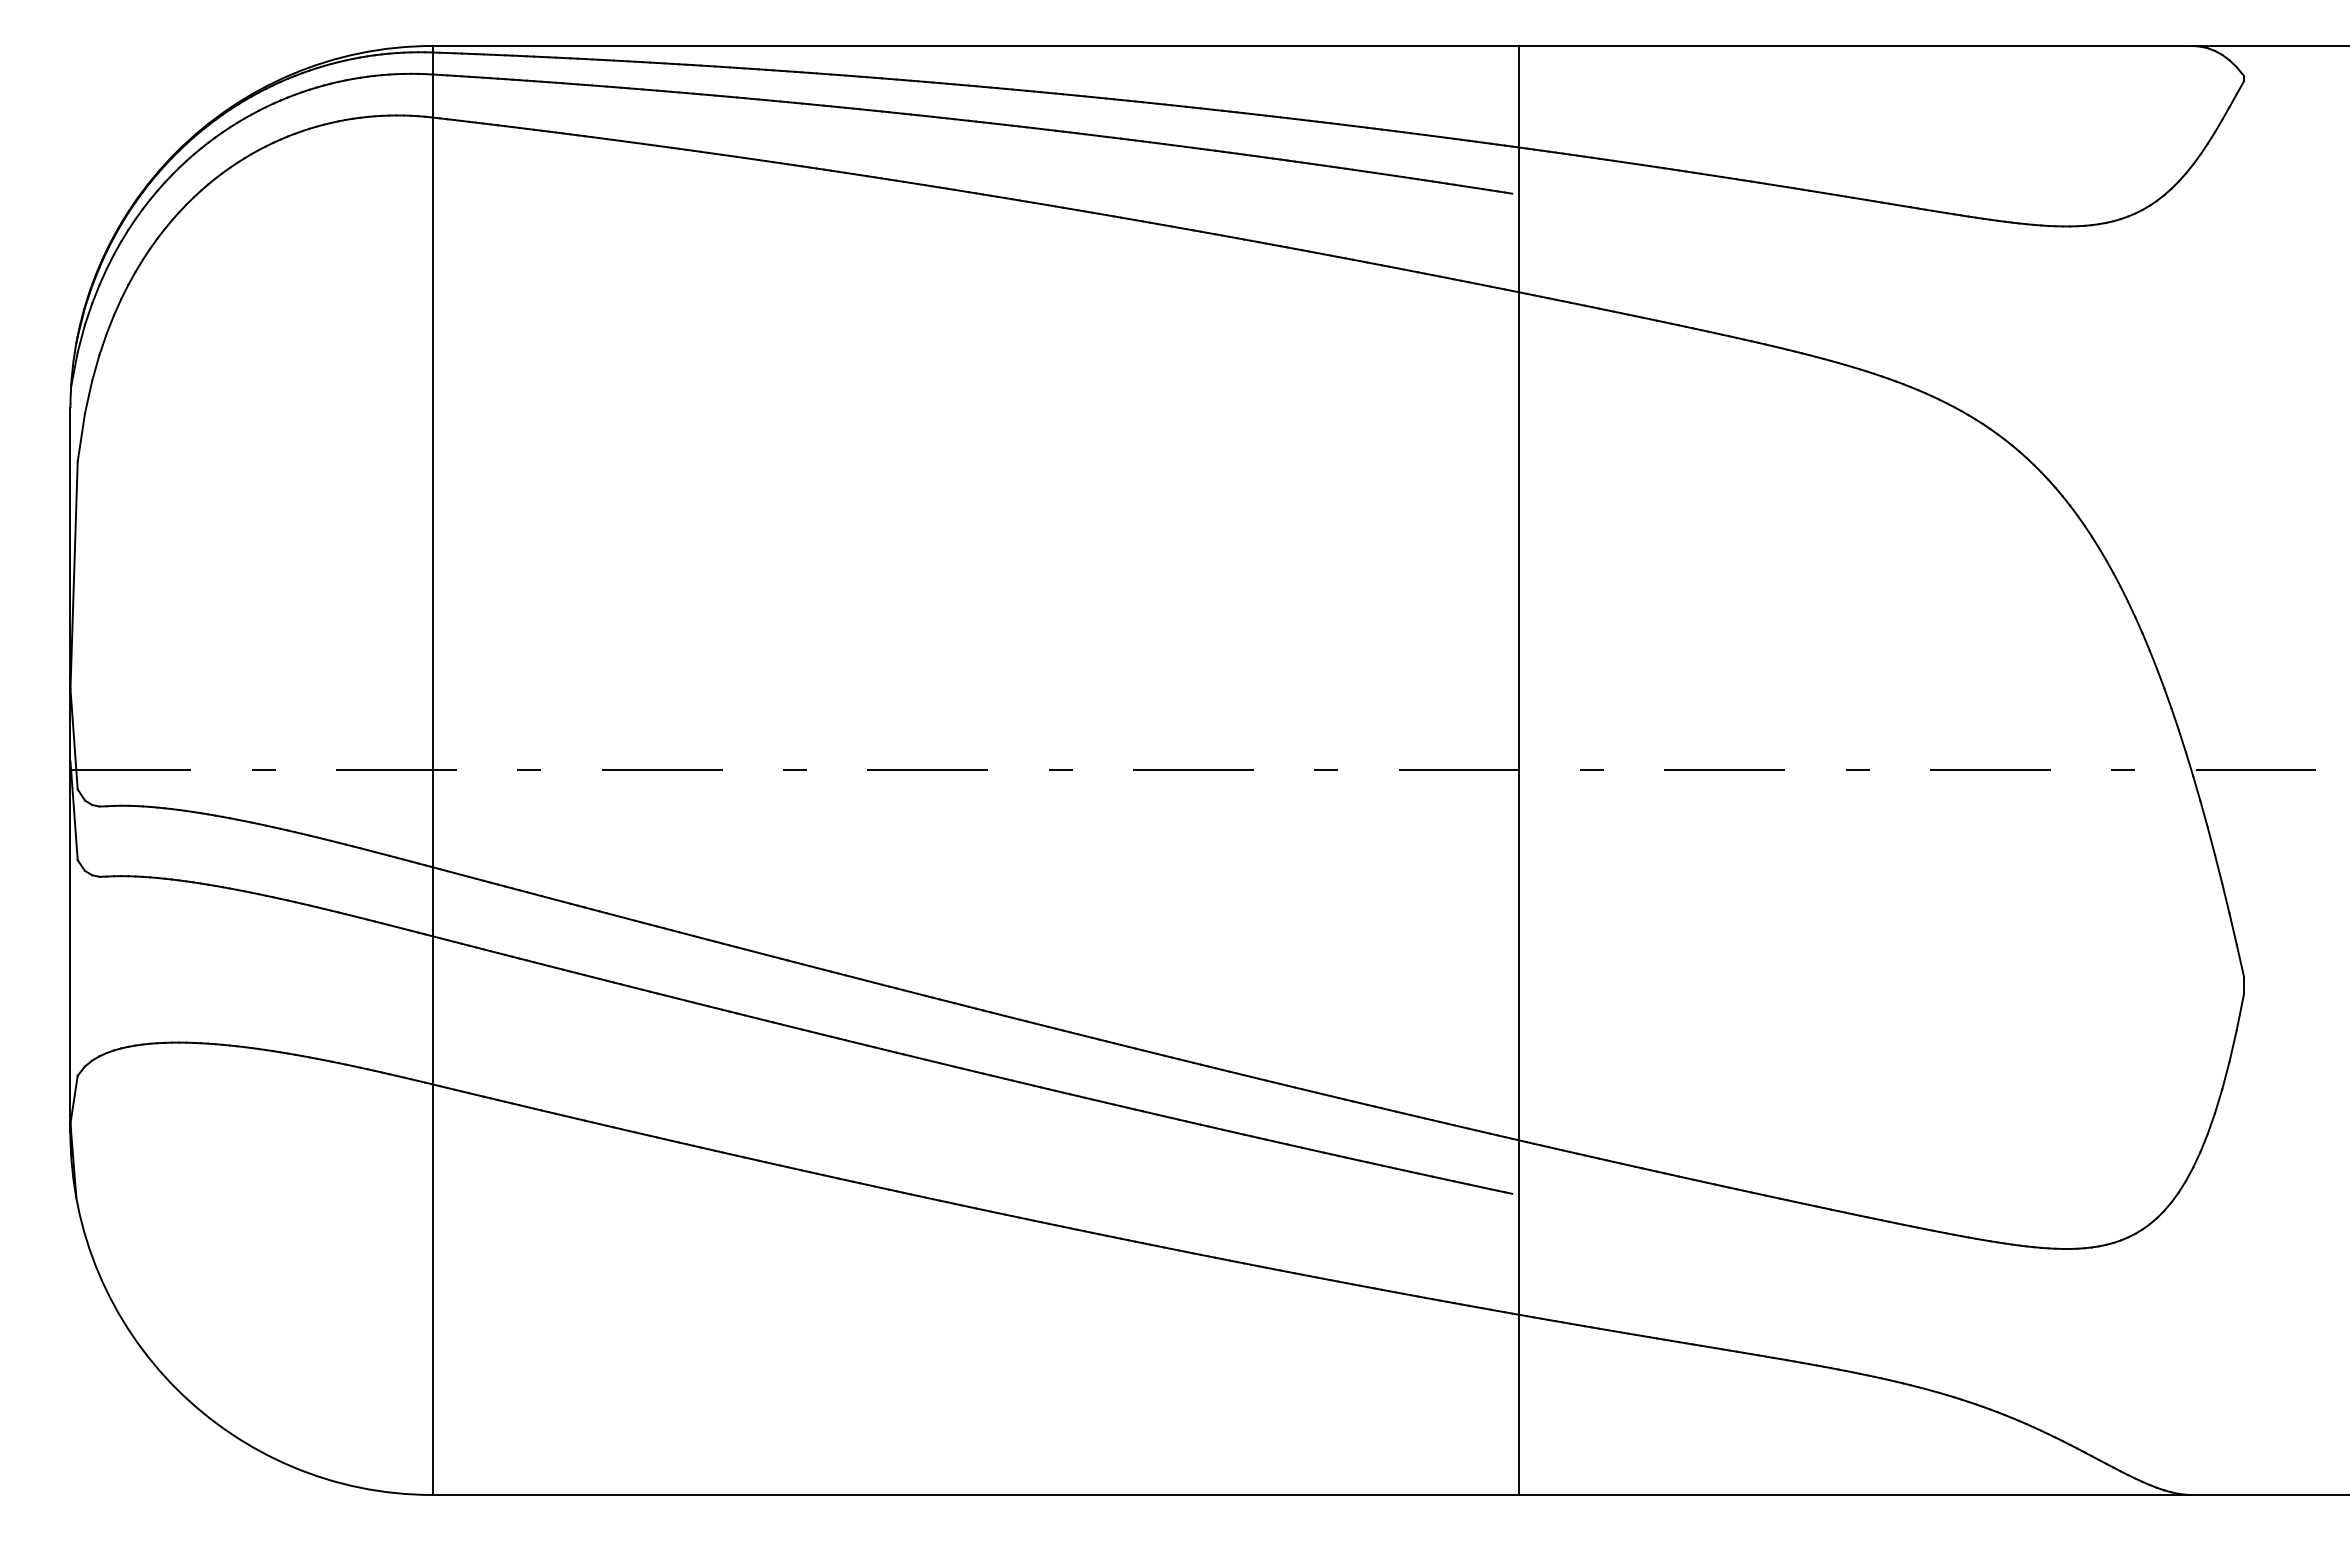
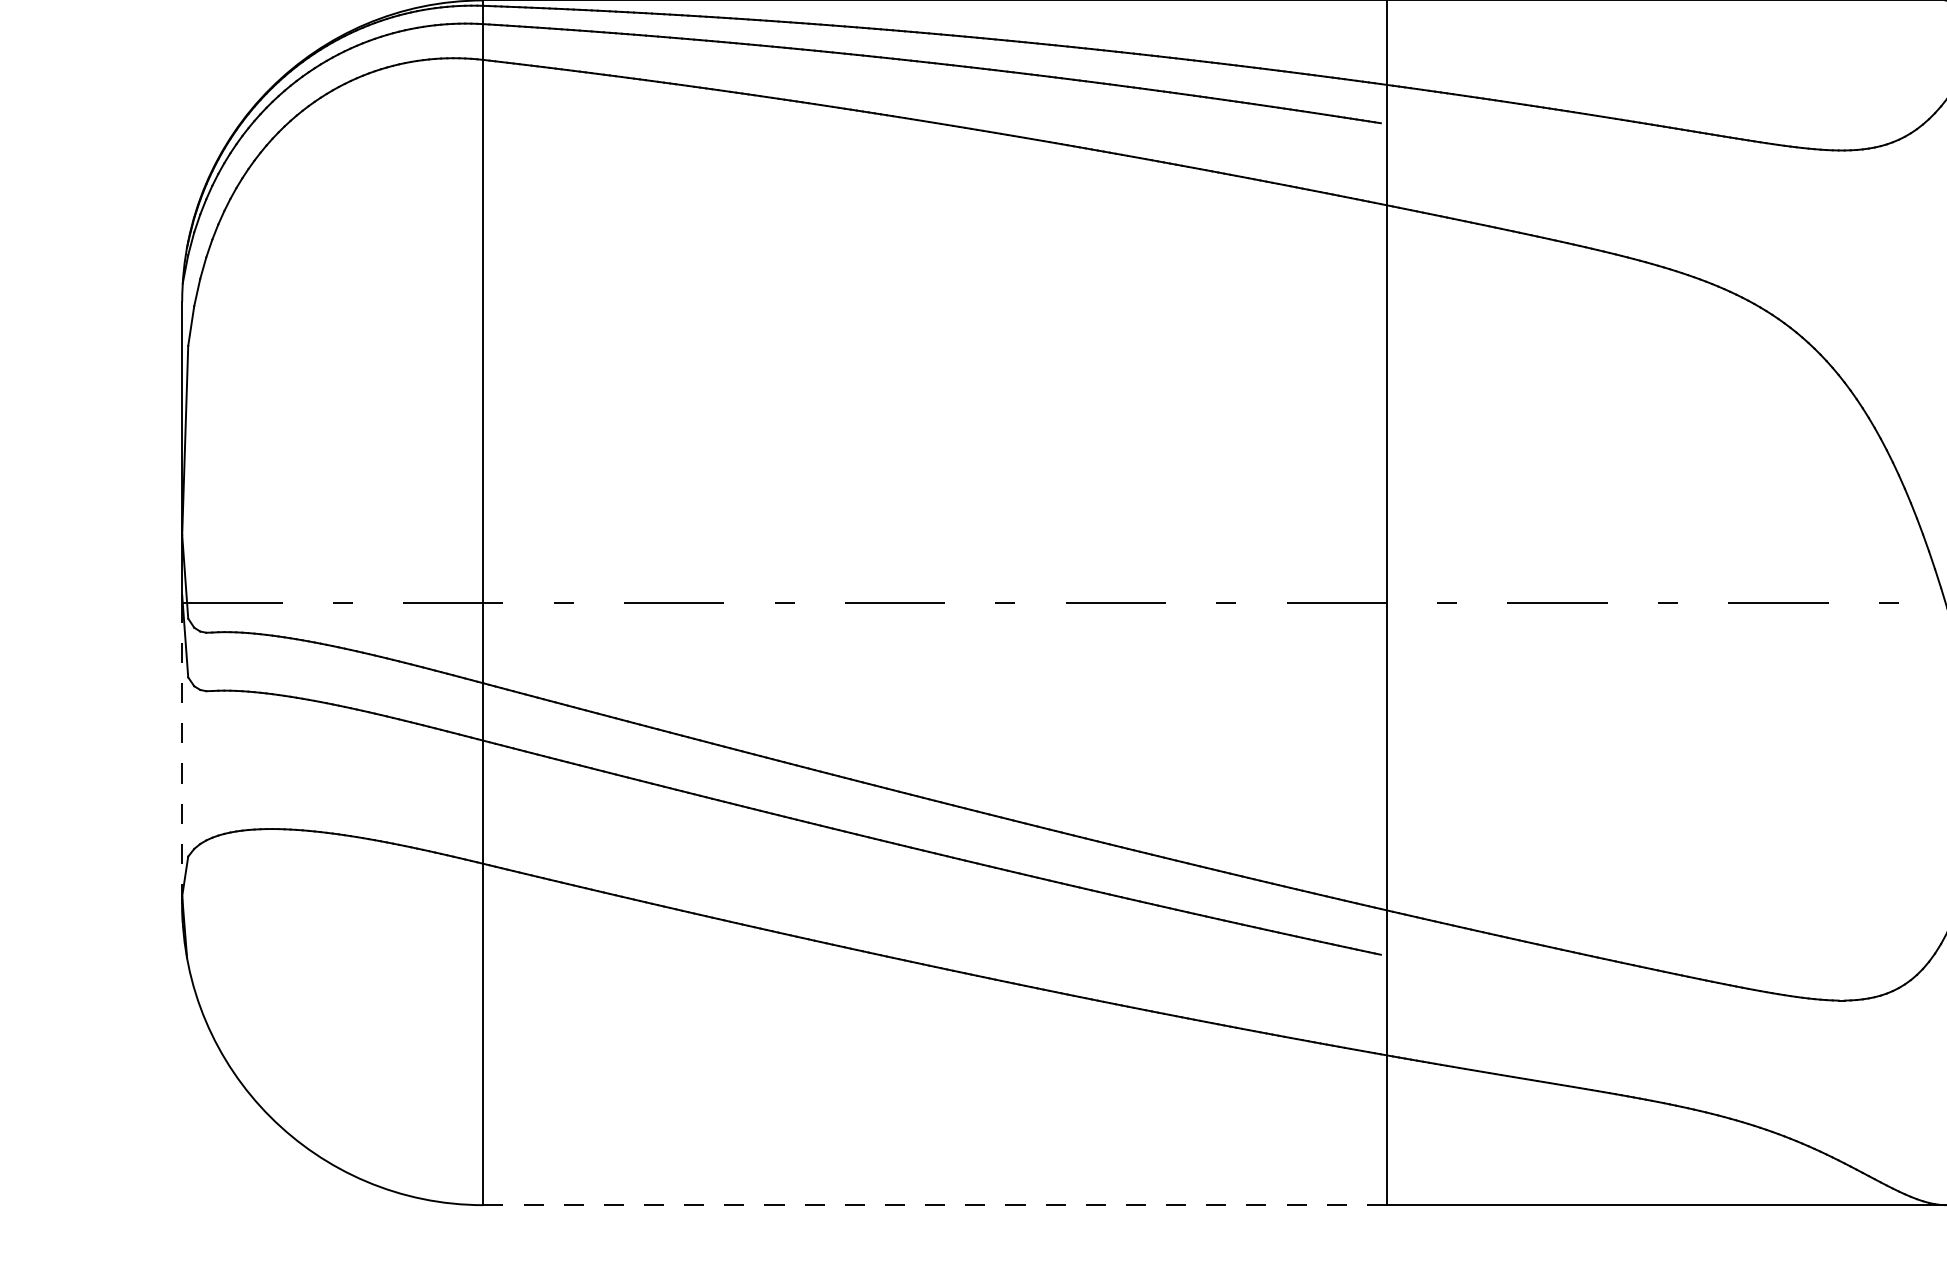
line: (70, 952) -> (182, 754), solid -> dashed
line: (976, 1494) -> (935, 1204), solid -> dashed

